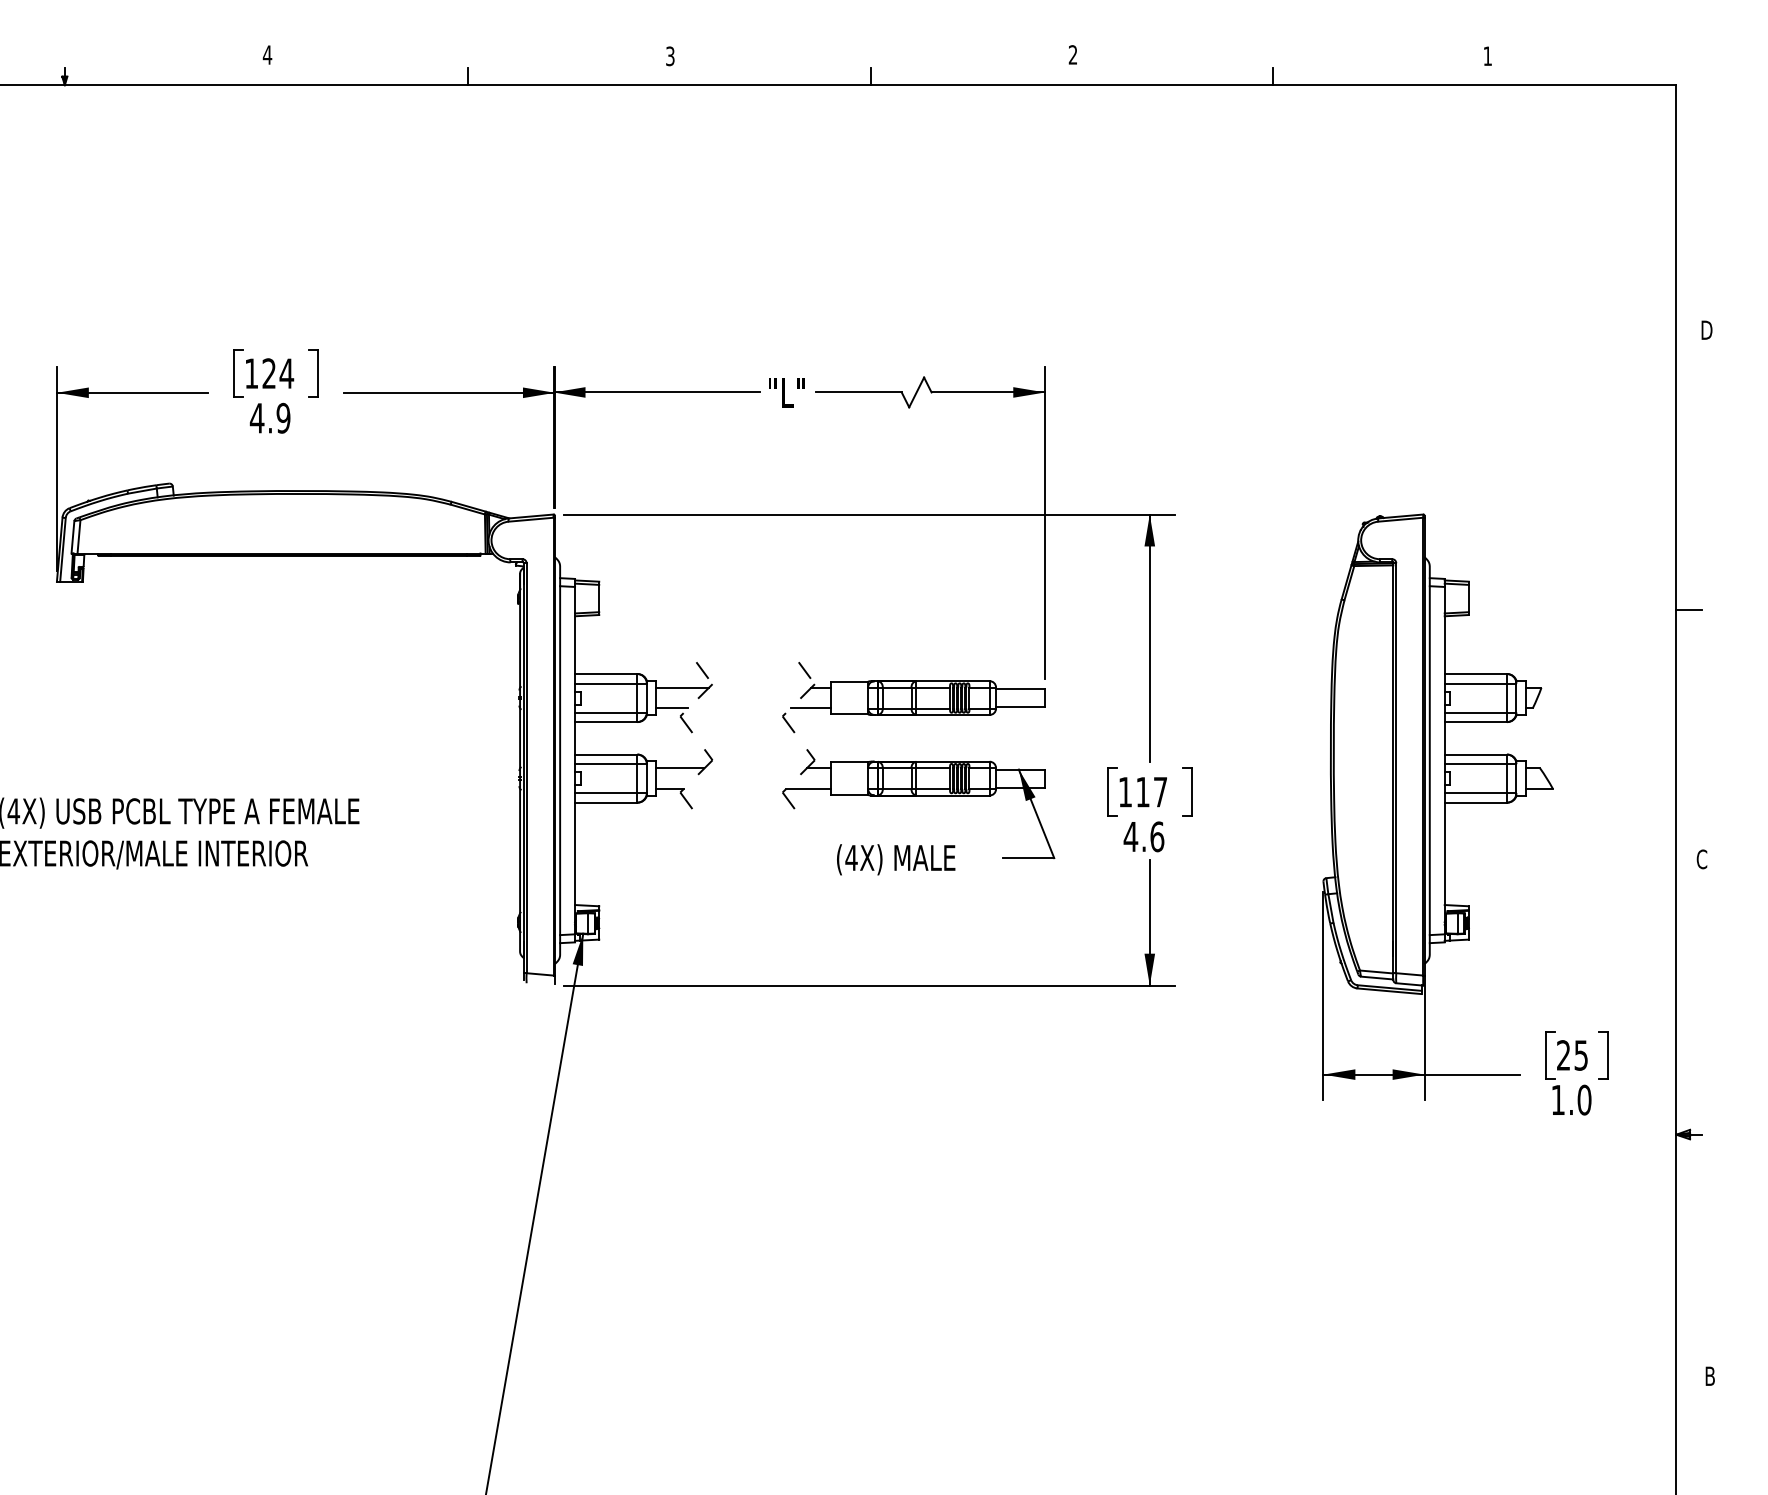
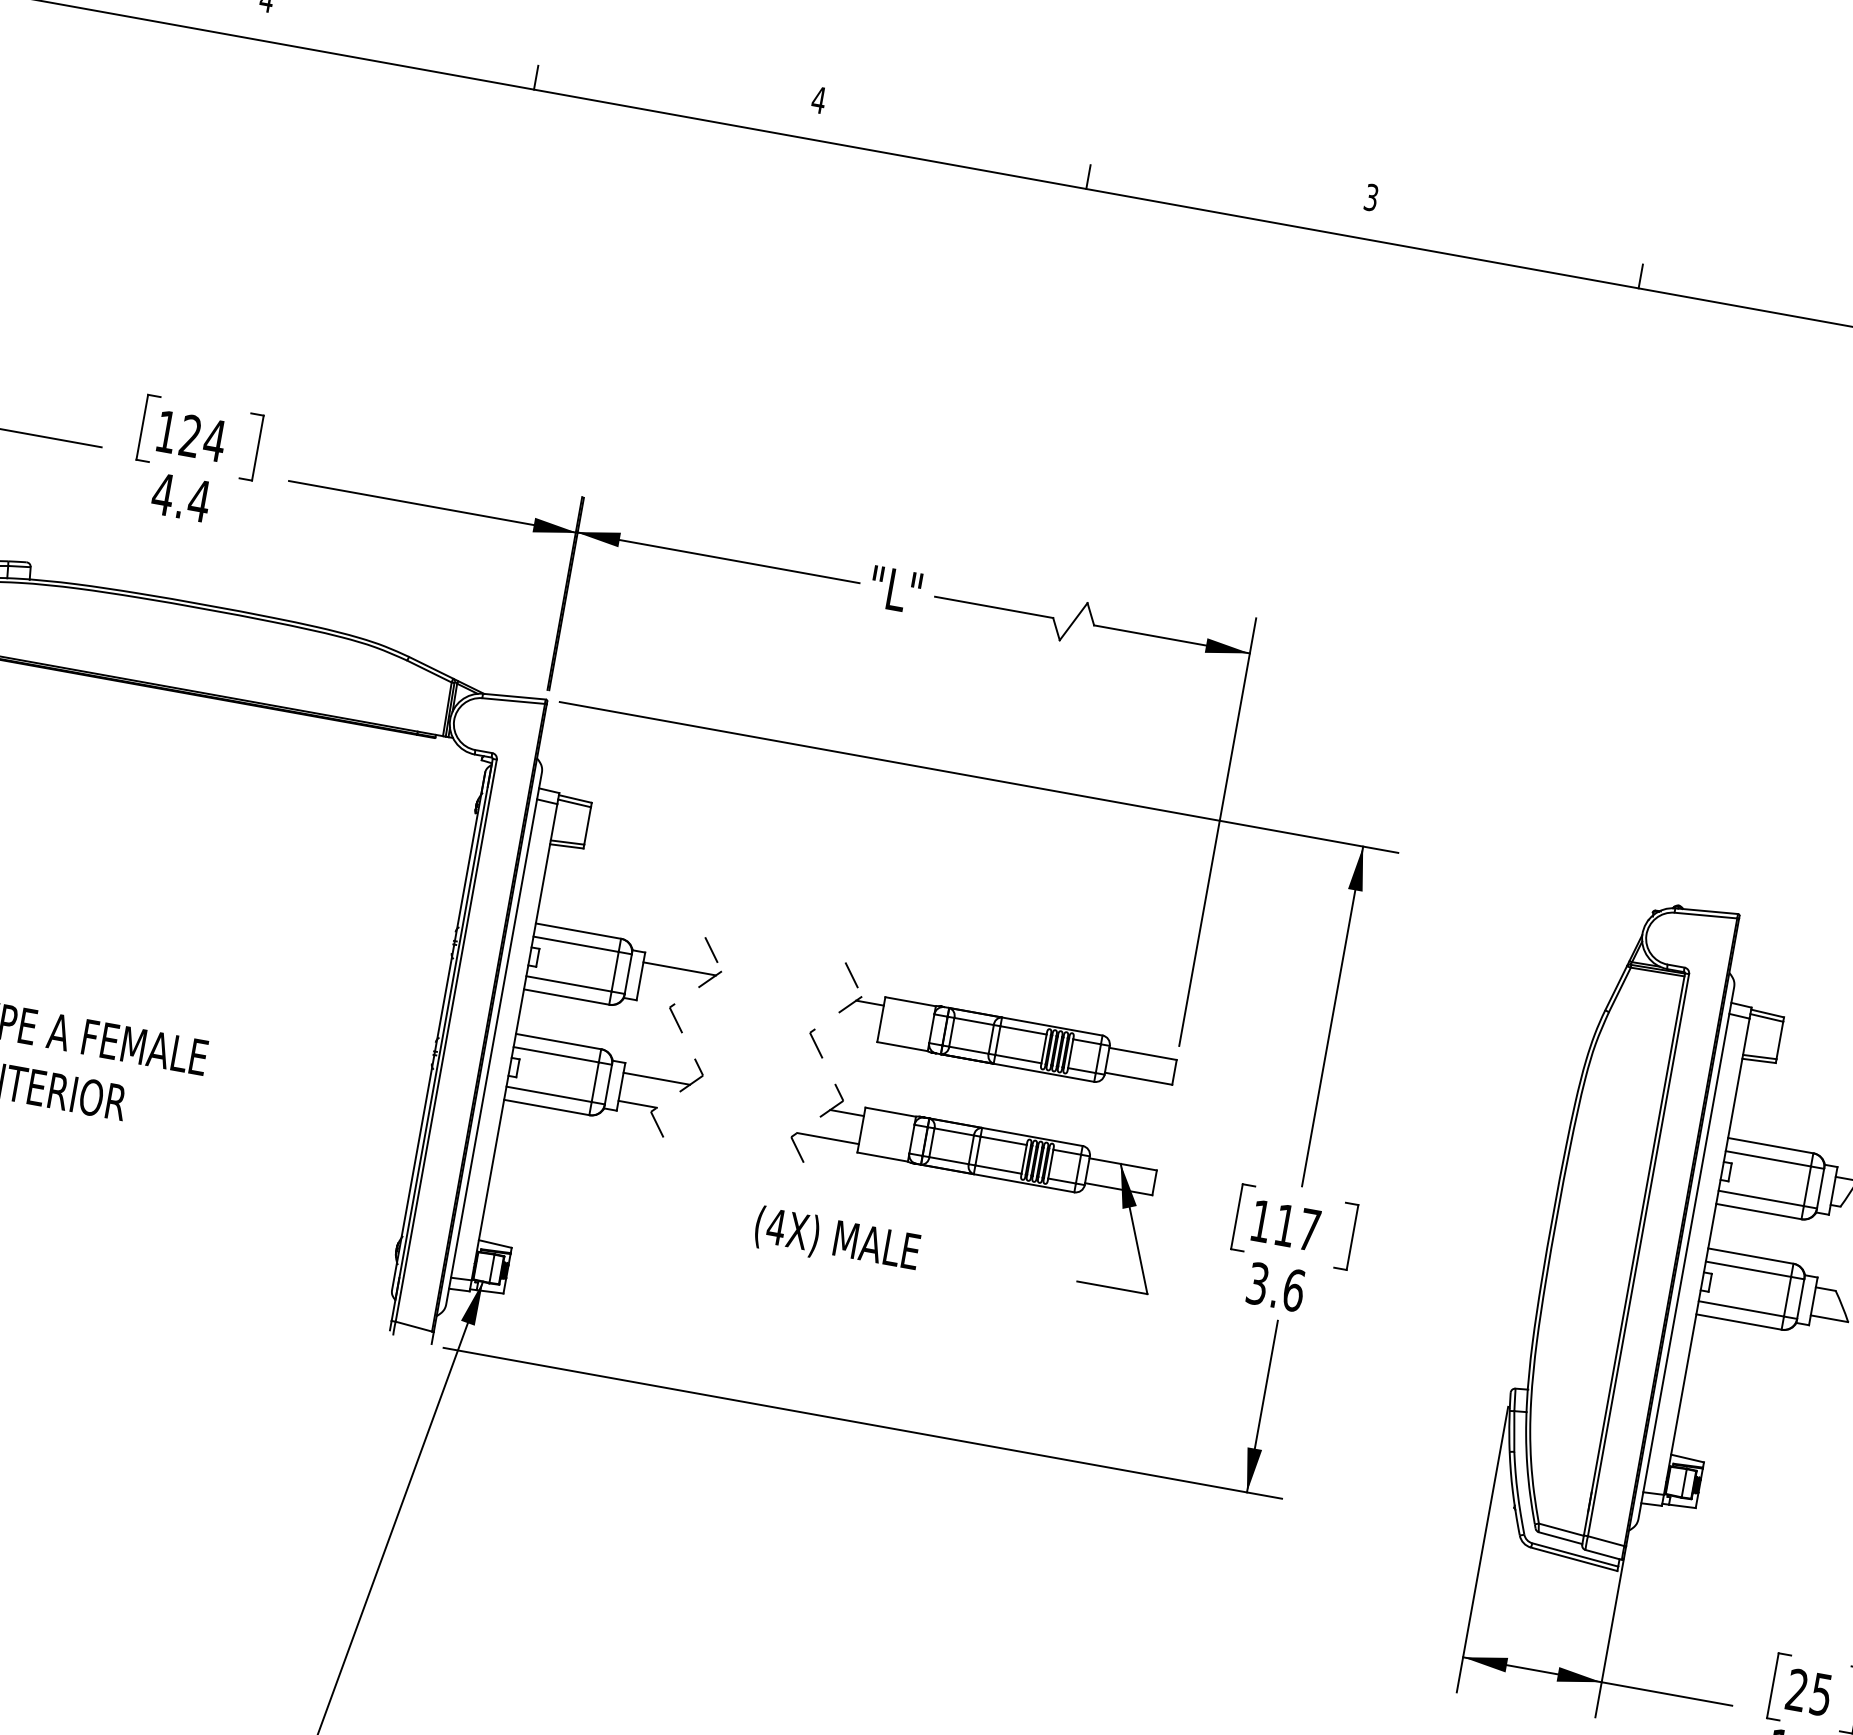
text: (1073, 54) -> (1372, 197), 2 -> 3
text: (669, 56) -> (817, 100), 3 -> 4
text: (283, 417) -> (199, 499), 4.9 -> 4.4
line: (672, 708) -> (660, 994), removed
line: (810, 708) -> (850, 1028), removed
text: (1130, 836) -> (1257, 1283), 4.6 -> 3.6
text: (896, 859) -> (837, 1240), moved

